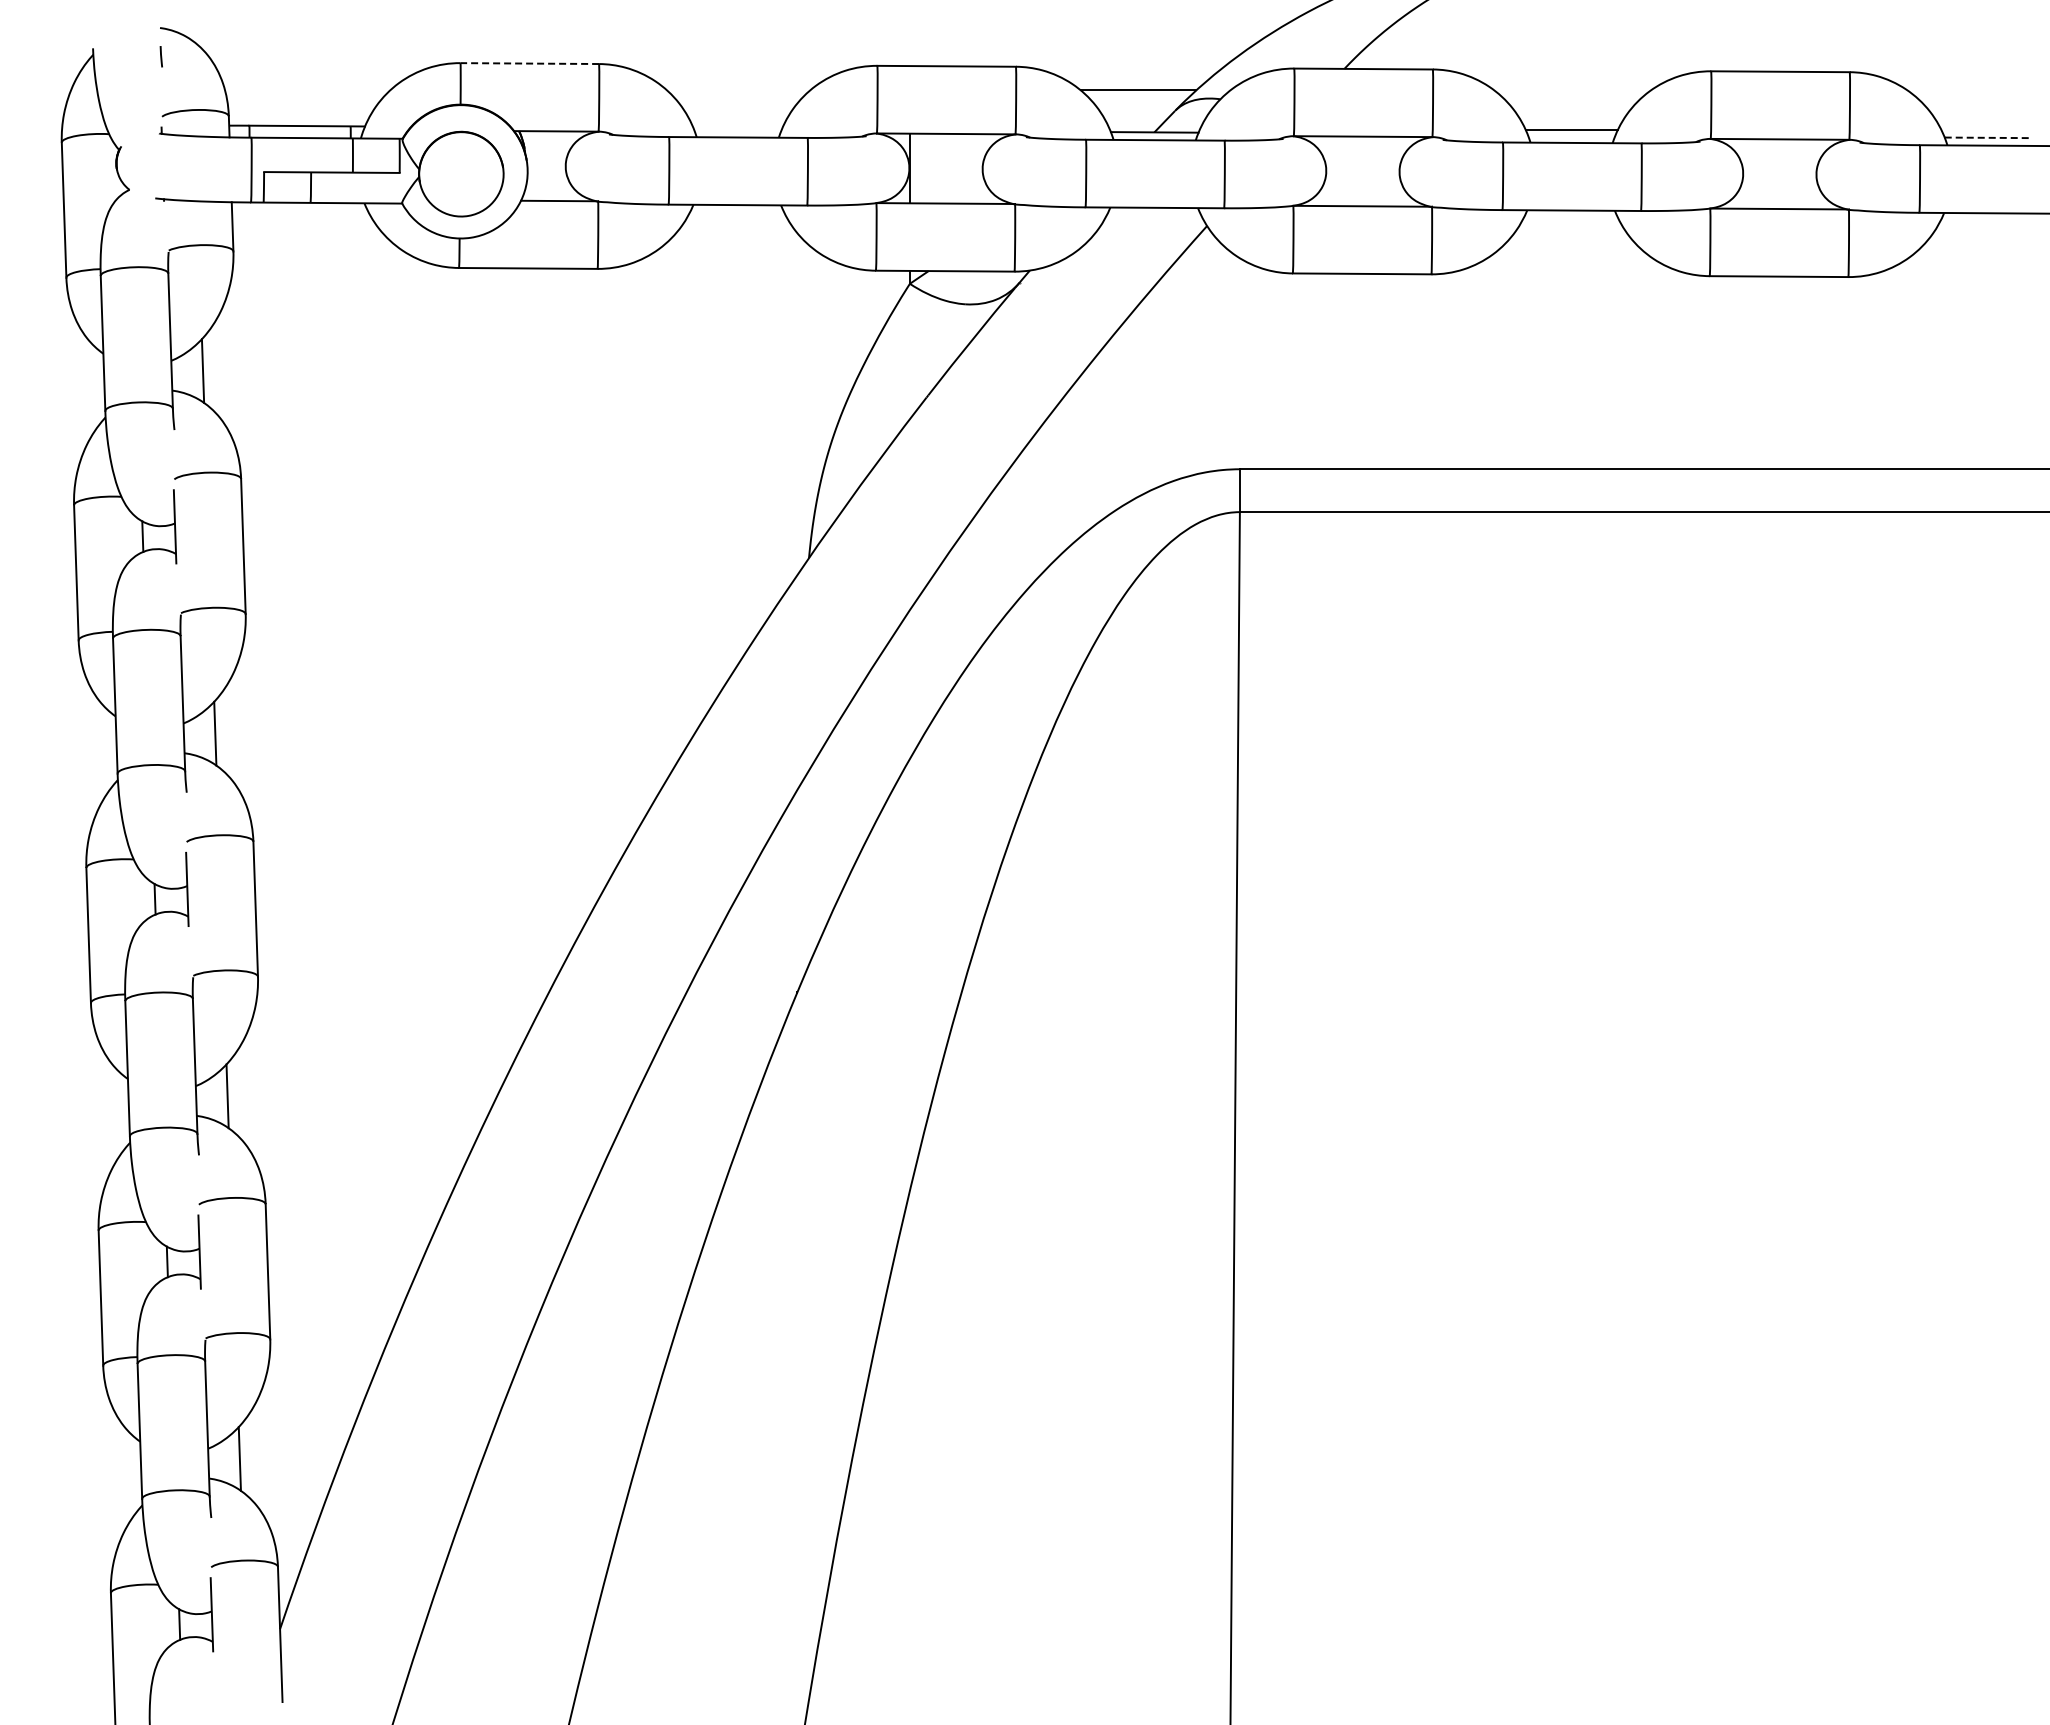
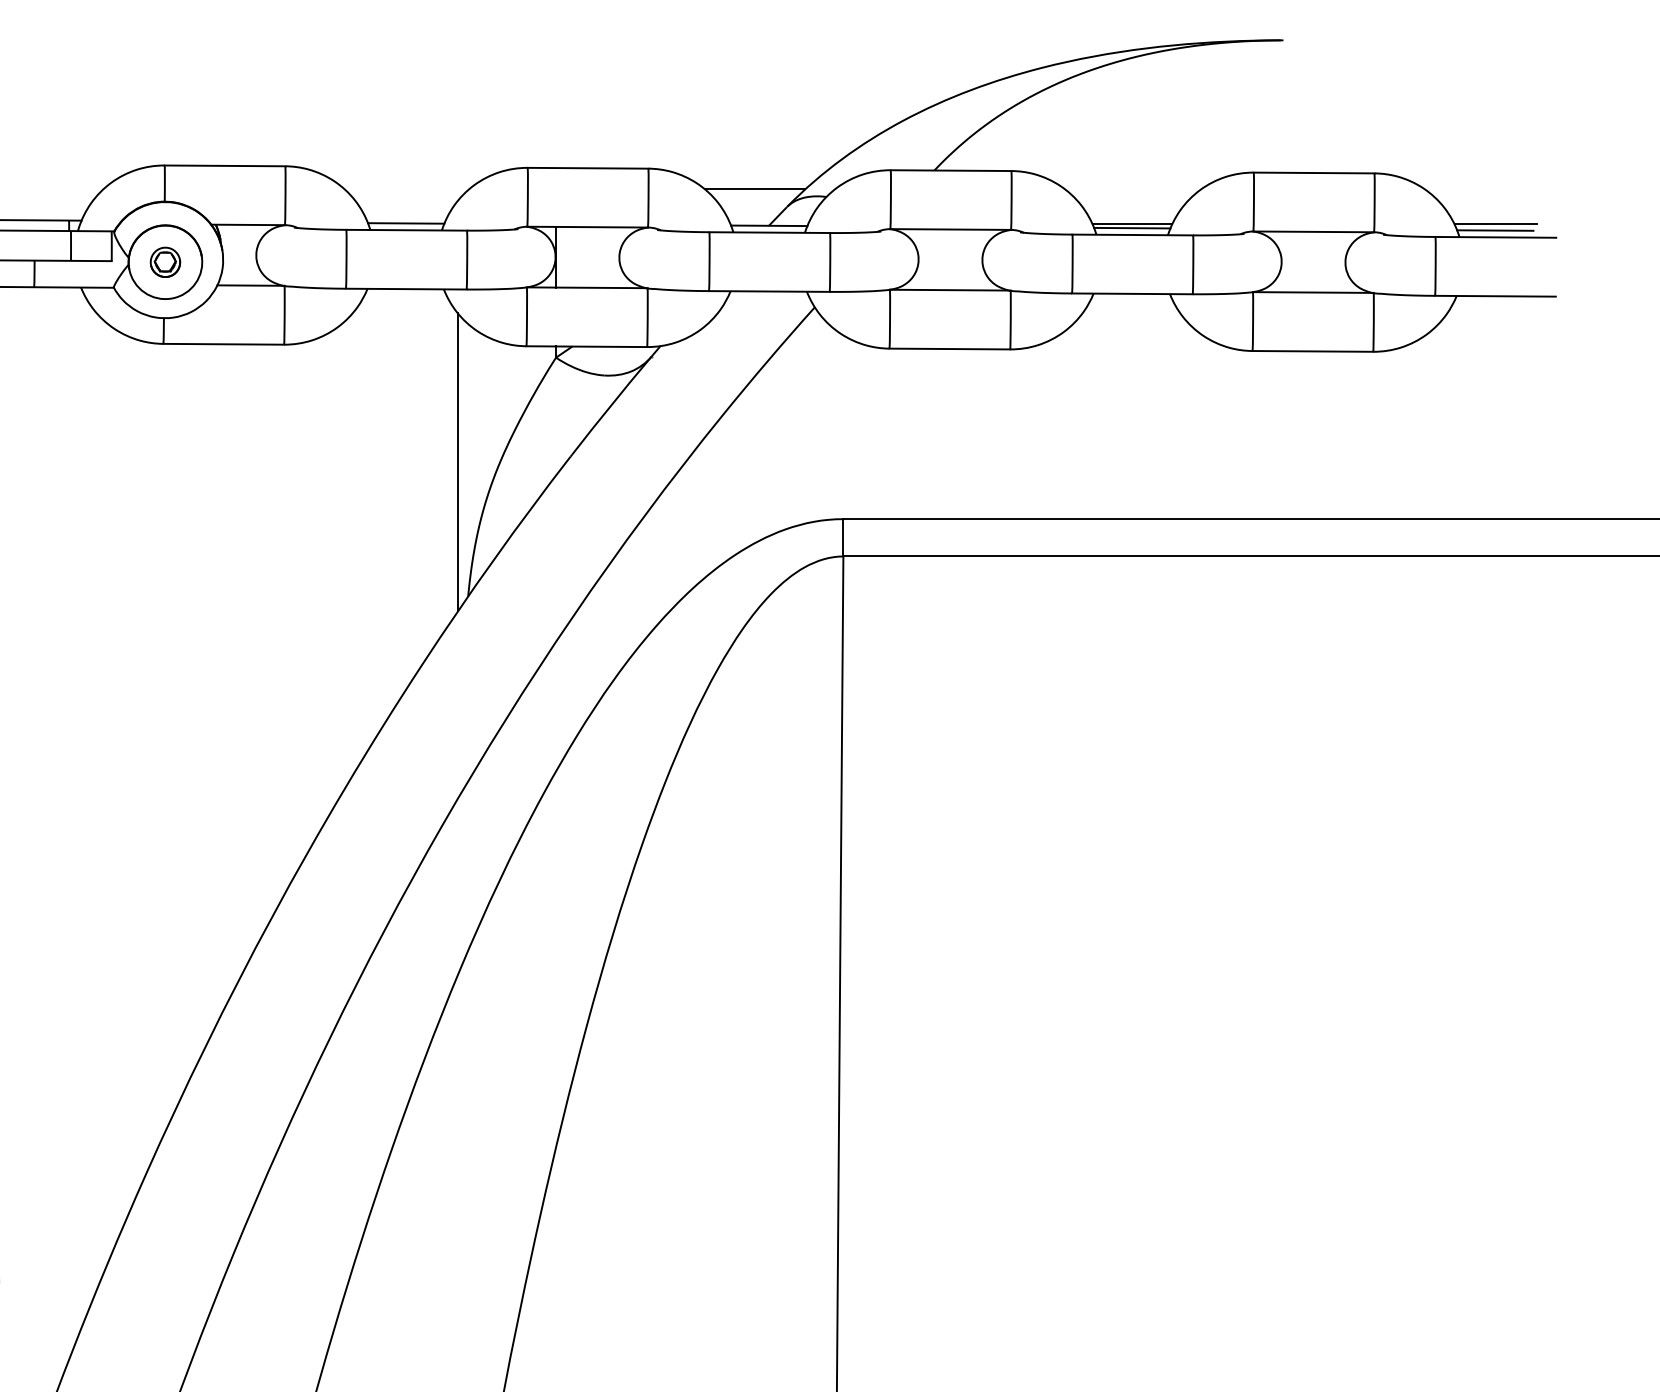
line: (529, 63) -> (224, 165), dashed -> solid
line: (737, 129) -> (405, 223), added
line: (1988, 130) -> (1495, 224), added
line: (1571, 134) -> (1132, 227), added
line: (1988, 137) -> (1495, 230), dashed -> solid
part: (461, 174) -> (165, 262), added
line: (797, 404) -> (458, 462), added

